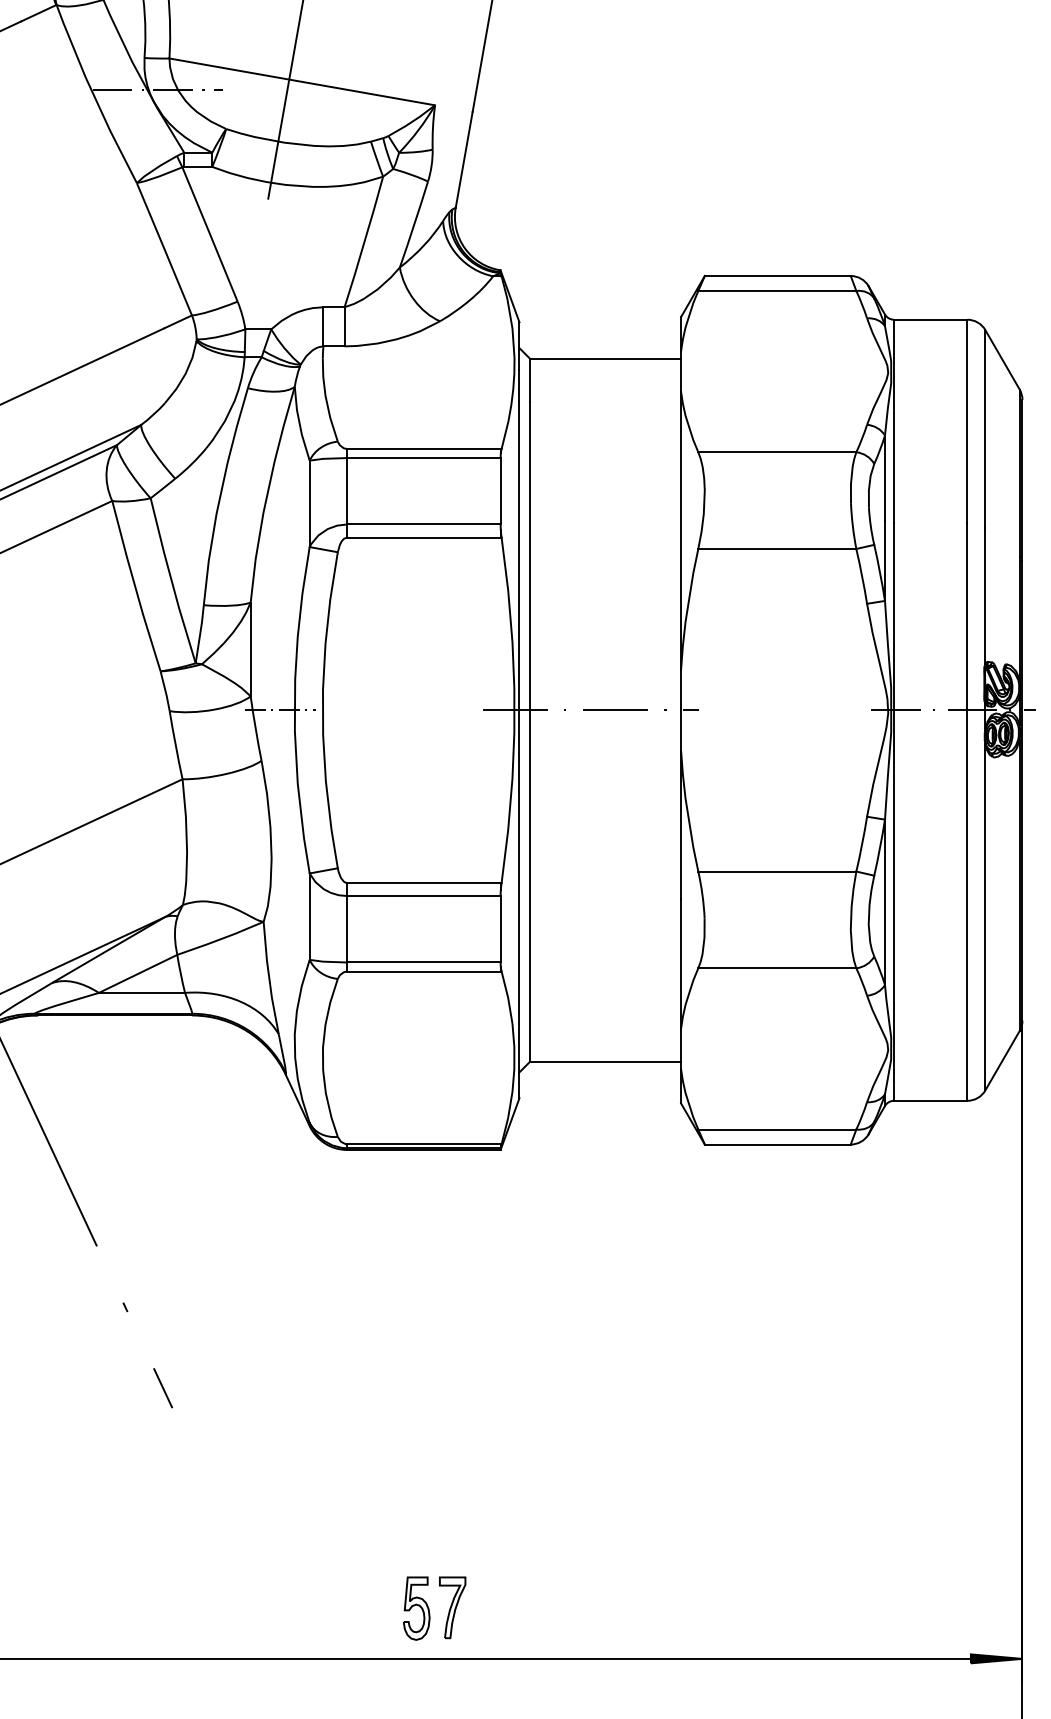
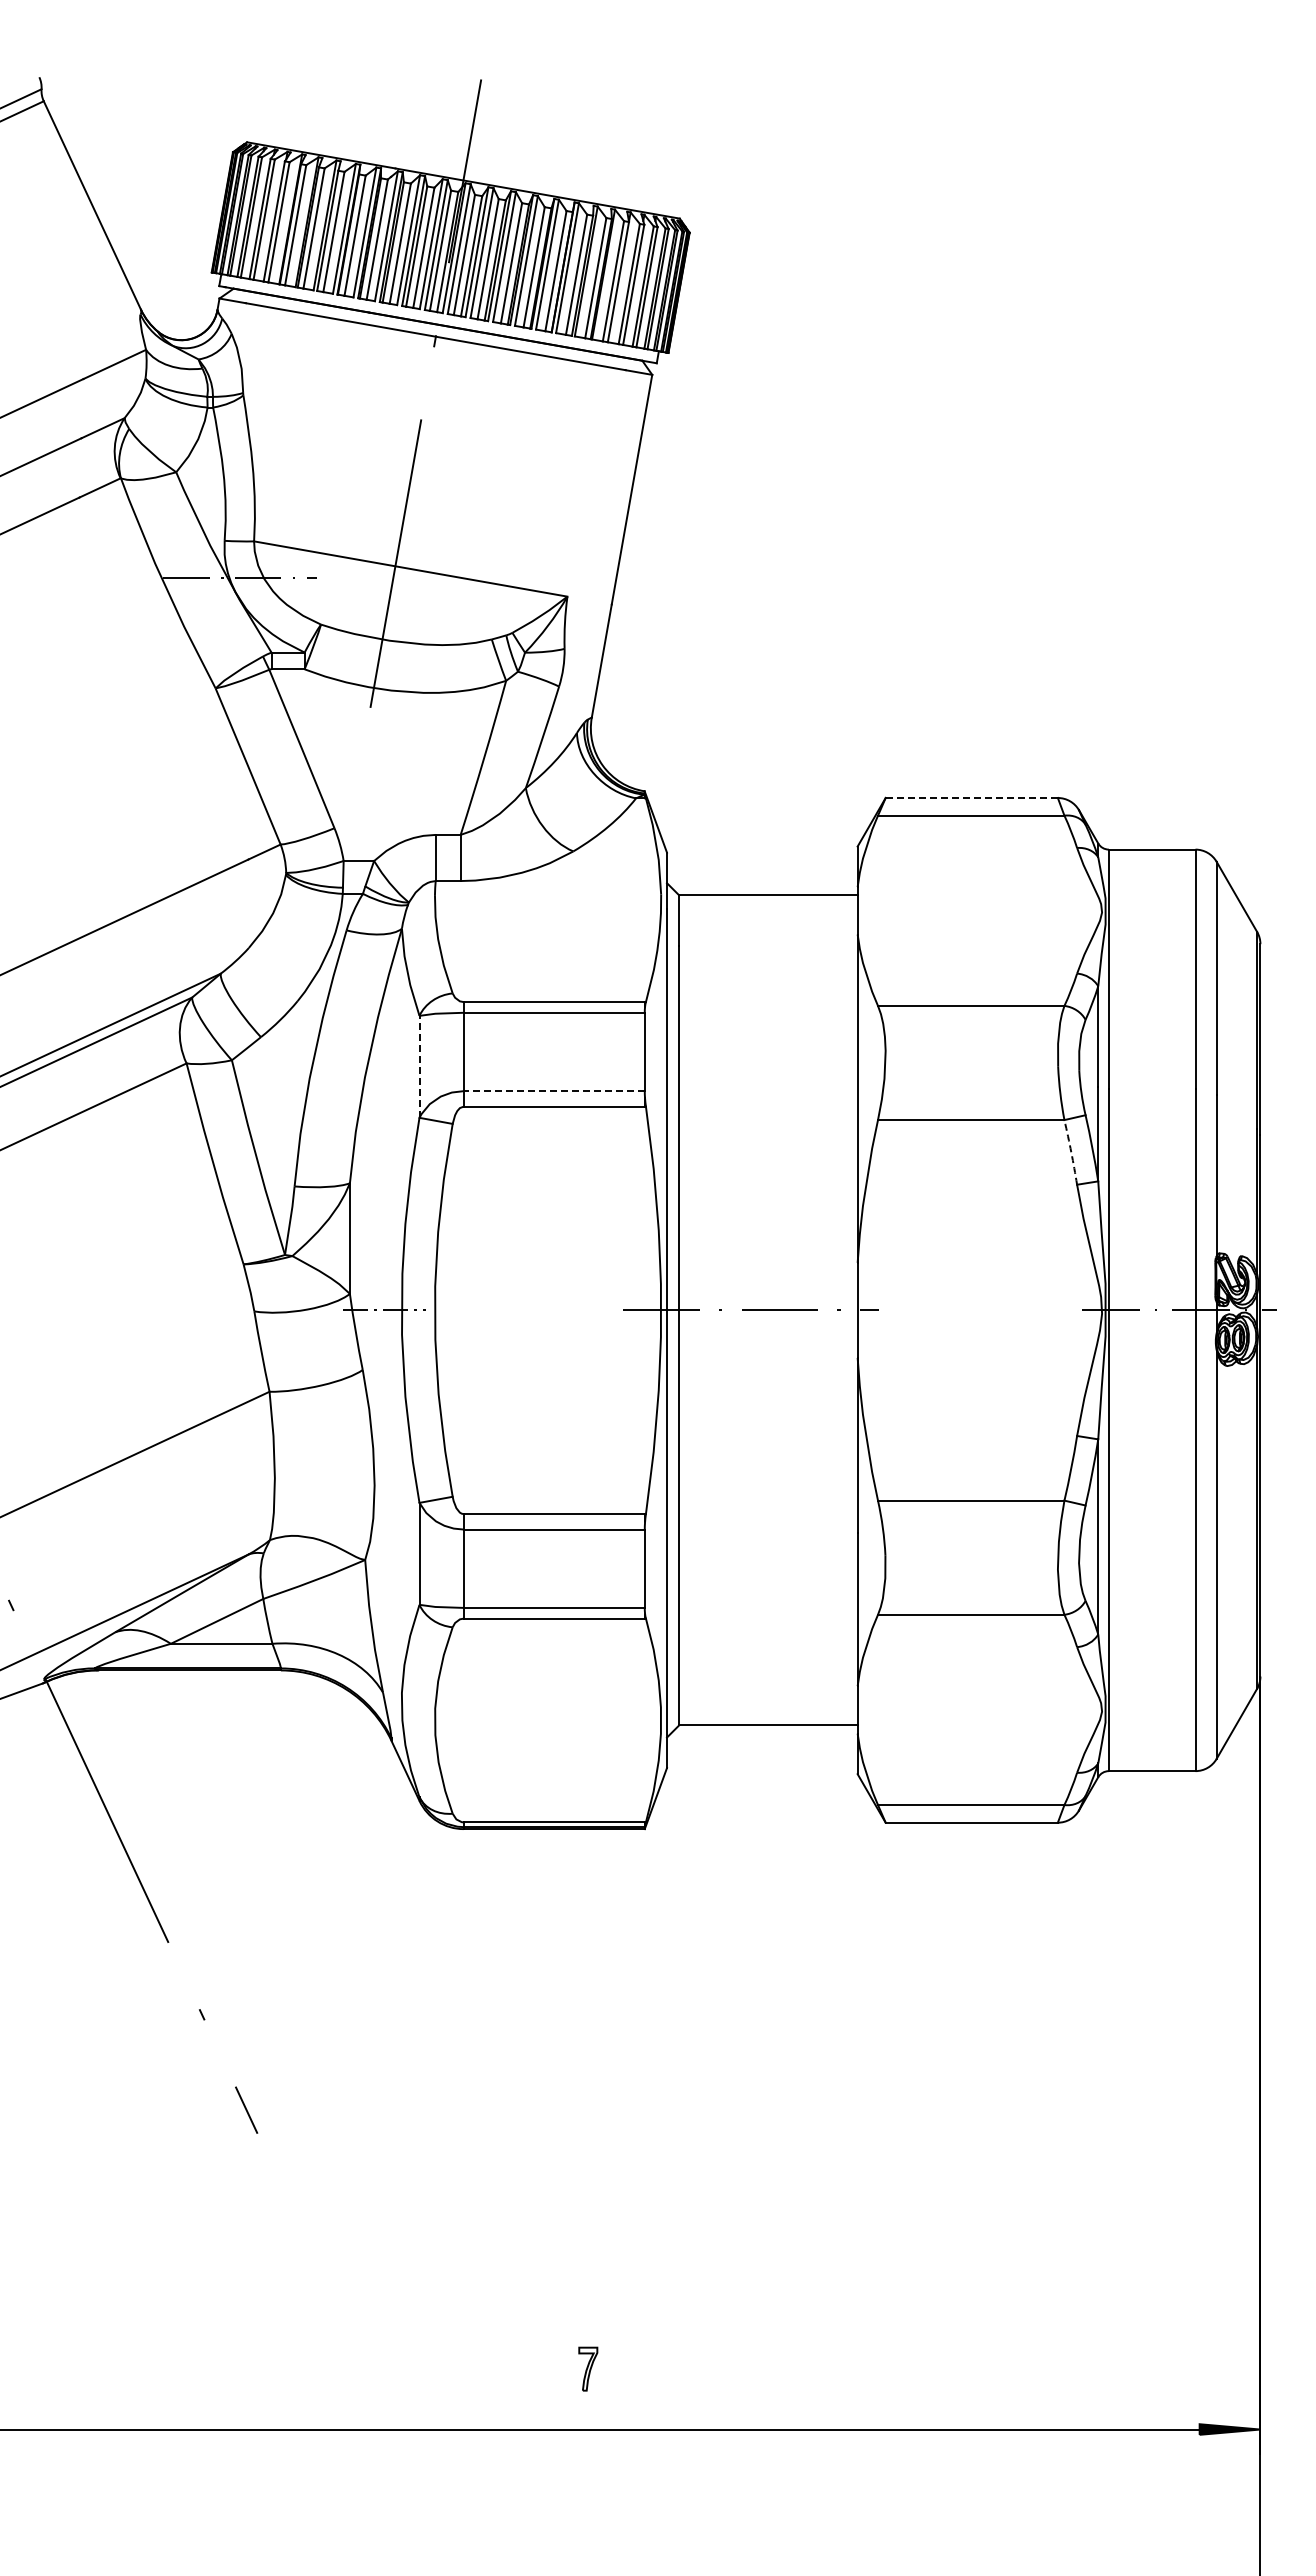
line: (778, 276) -> (972, 798), solid -> dashed
line: (309, 503) -> (419, 1066), solid -> dashed
line: (424, 524) -> (554, 1091), solid -> dashed
arc: (862, 576) -> (1071, 1152), solid -> dashed
part: (452, 1607) -> (588, 2368), size x0.6
part: (416, 1608) -> (545, 2370), removed

